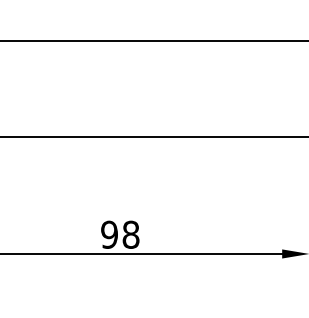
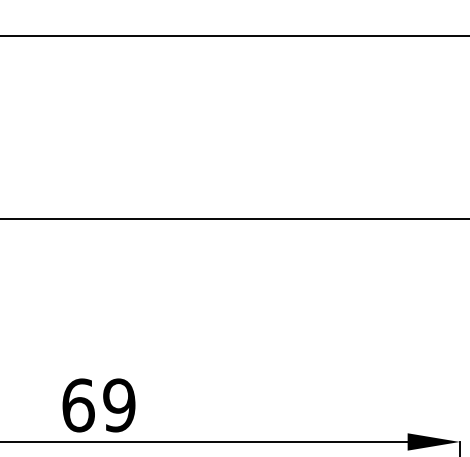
text: (120, 234) -> (99, 404), 98 -> 69

